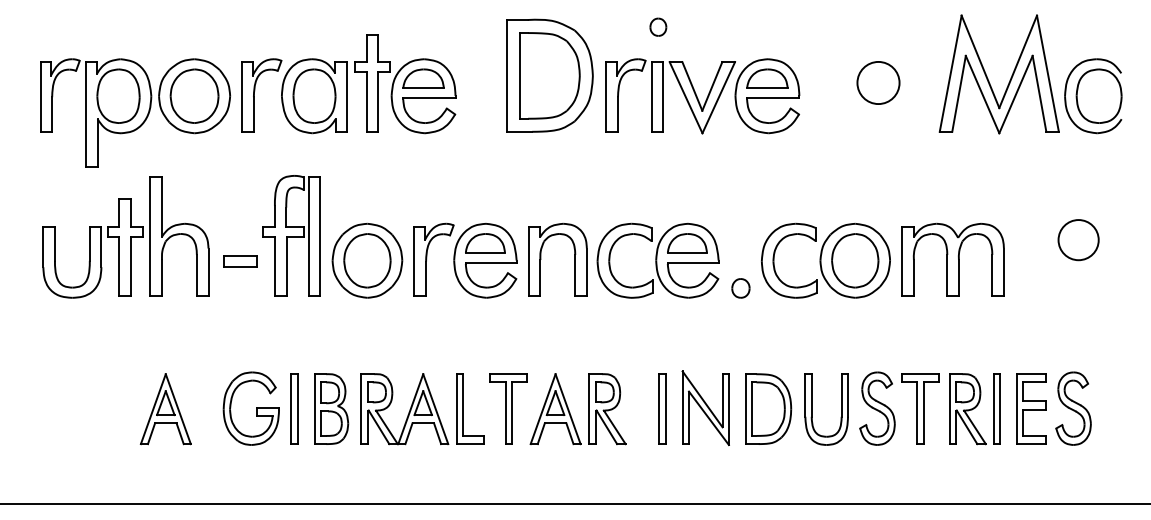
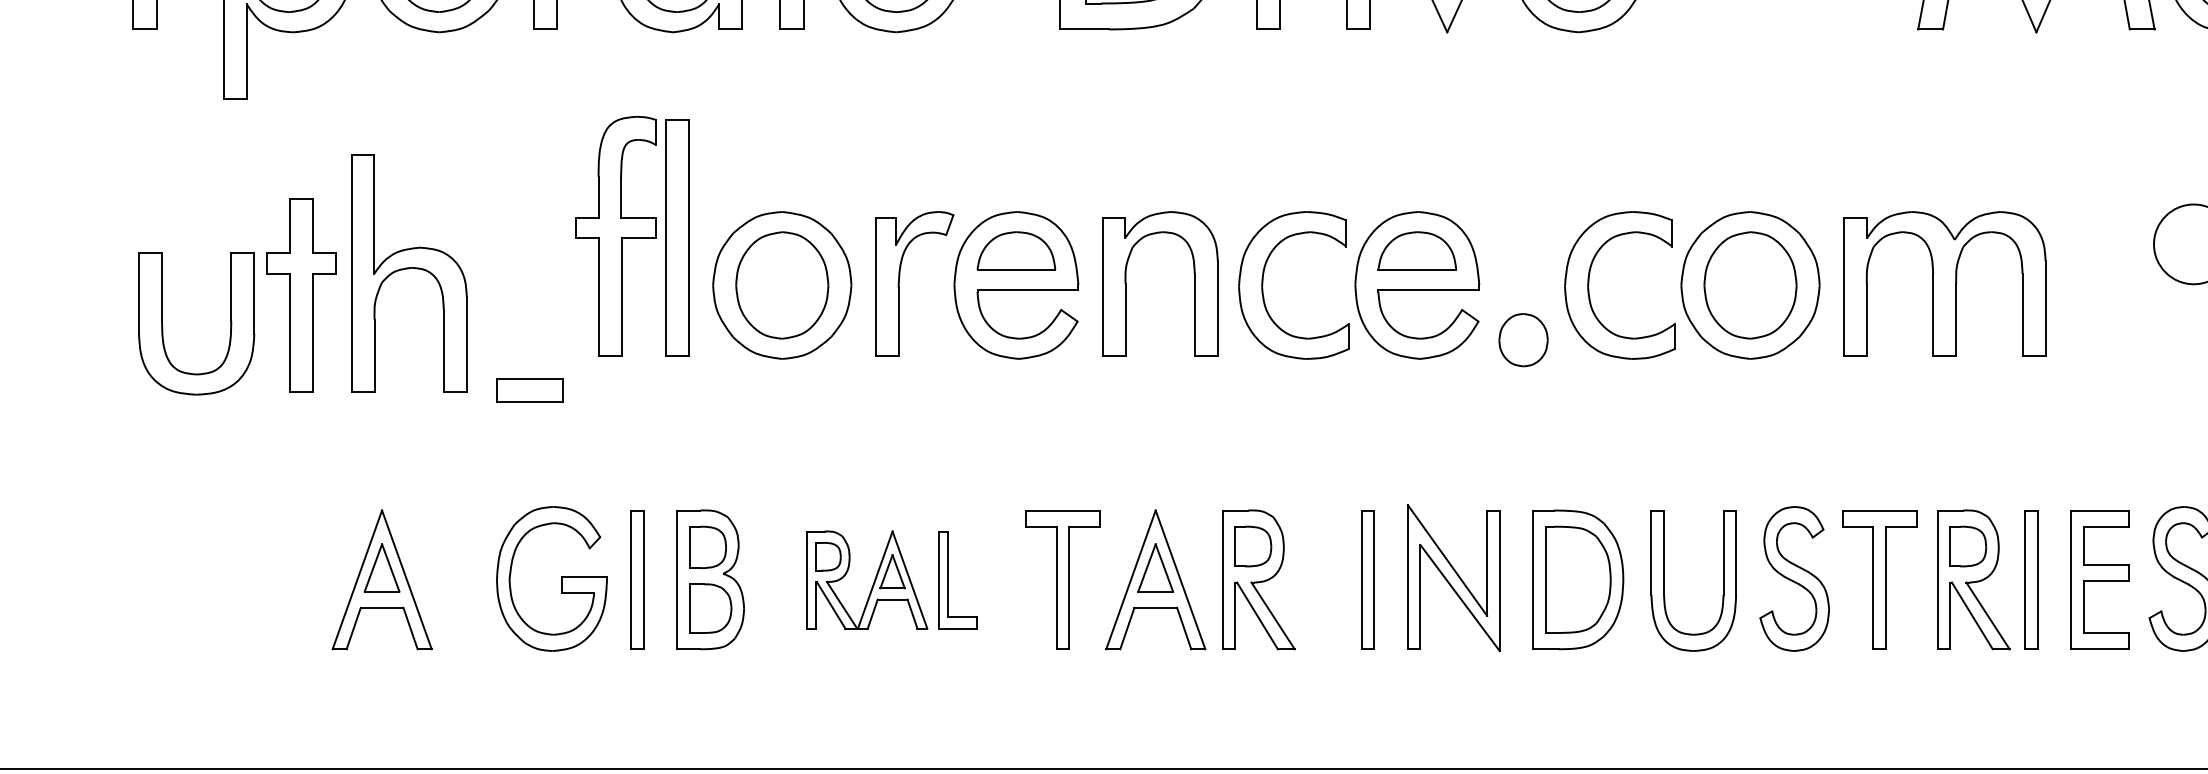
part: (125, 237) -> (302, 274), moved
part: (240, 261) -> (530, 390), moved
part: (740, 288) -> (1522, 340), size x1.4
part: (422, 409) -> (891, 580), size x0.7

